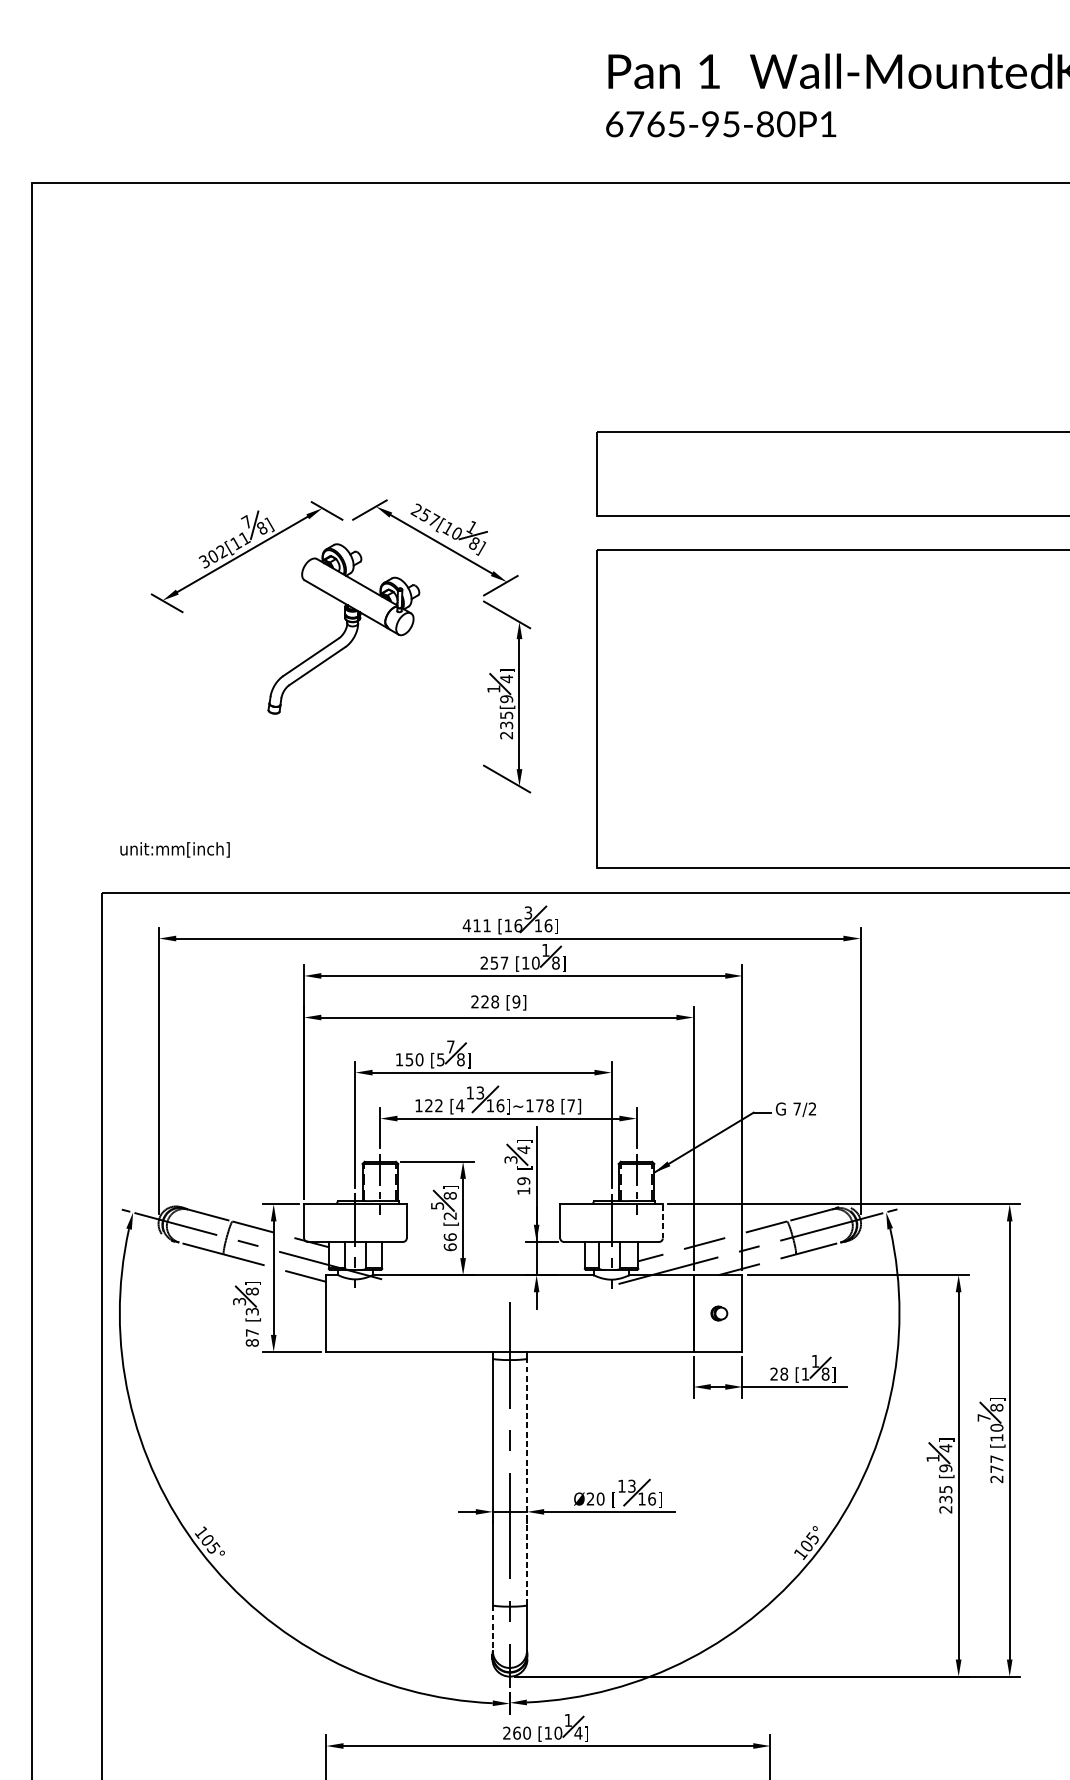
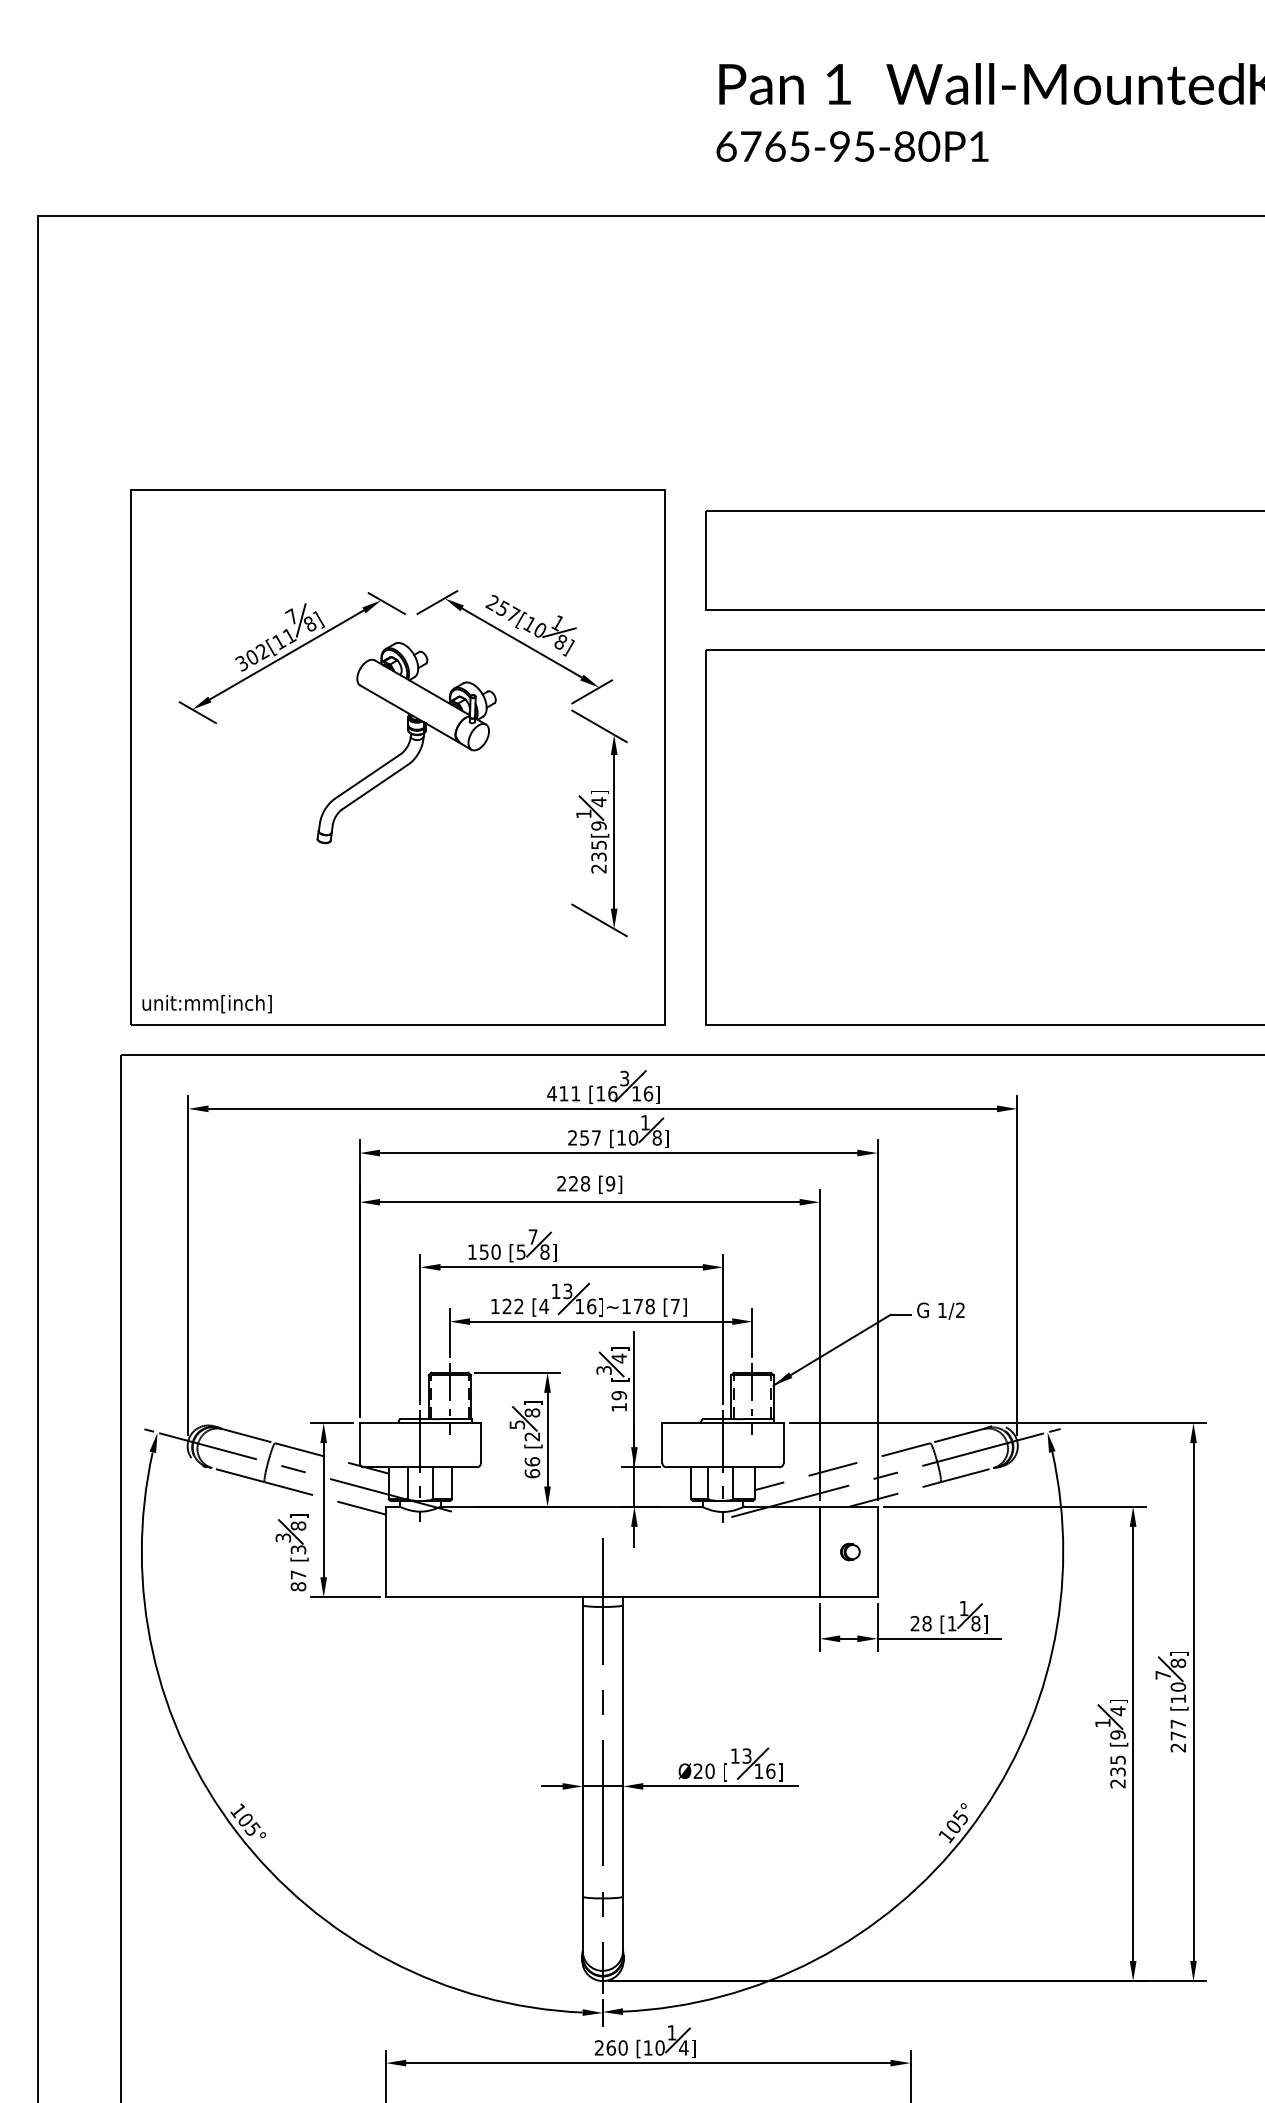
part: (336, 641) -> (397, 757), added
text: (797, 1108) -> (942, 1309), 7/2 -> 1/2
line: (662, 1220) -> (783, 1442), dashed -> solid
line: (527, 1481) -> (623, 1750), dashed -> solid
line: (492, 1628) -> (582, 1924), dashed -> solid

